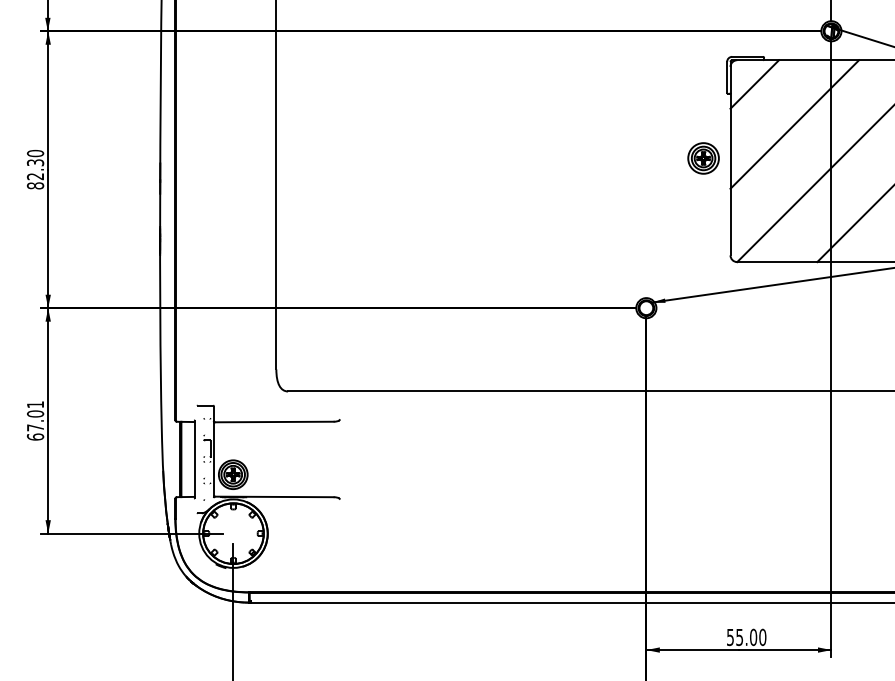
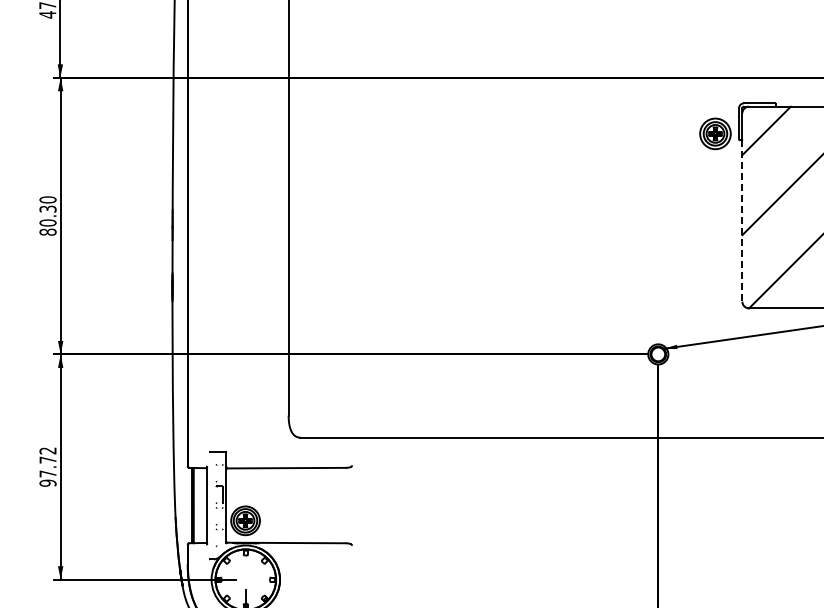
part: (703, 158) -> (715, 133), moved
line: (730, 174) -> (742, 220), solid -> dashed
text: (35, 176) -> (47, 222), 82.30 -> 80.30
text: (35, 420) -> (47, 466), 67.01 -> 97.72

